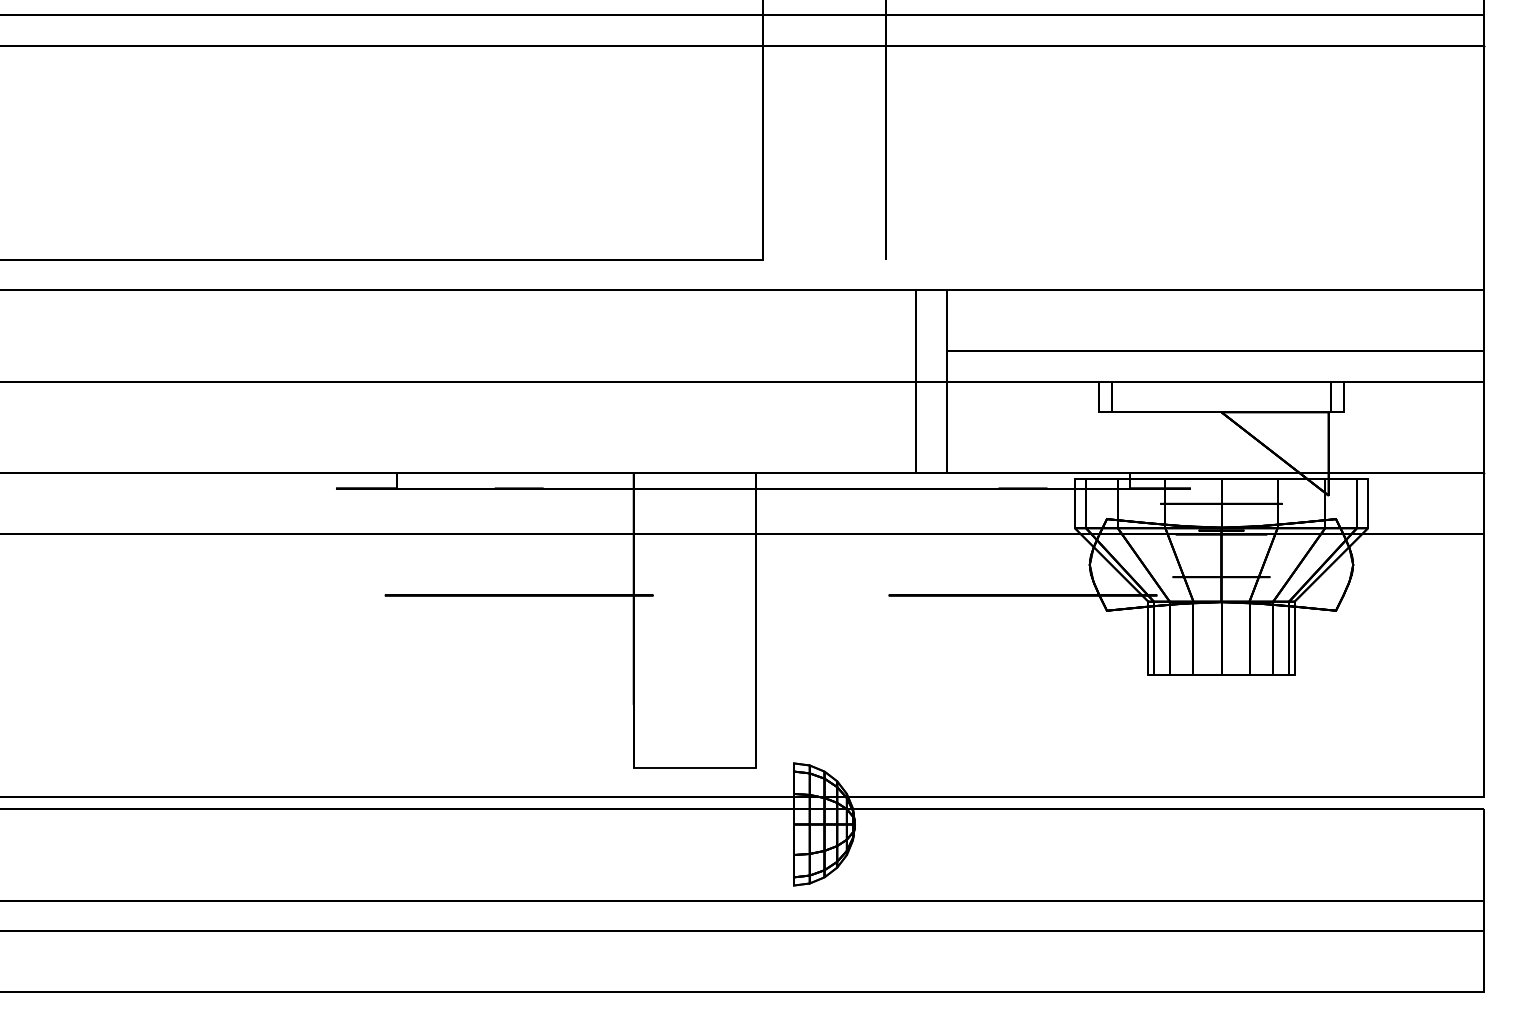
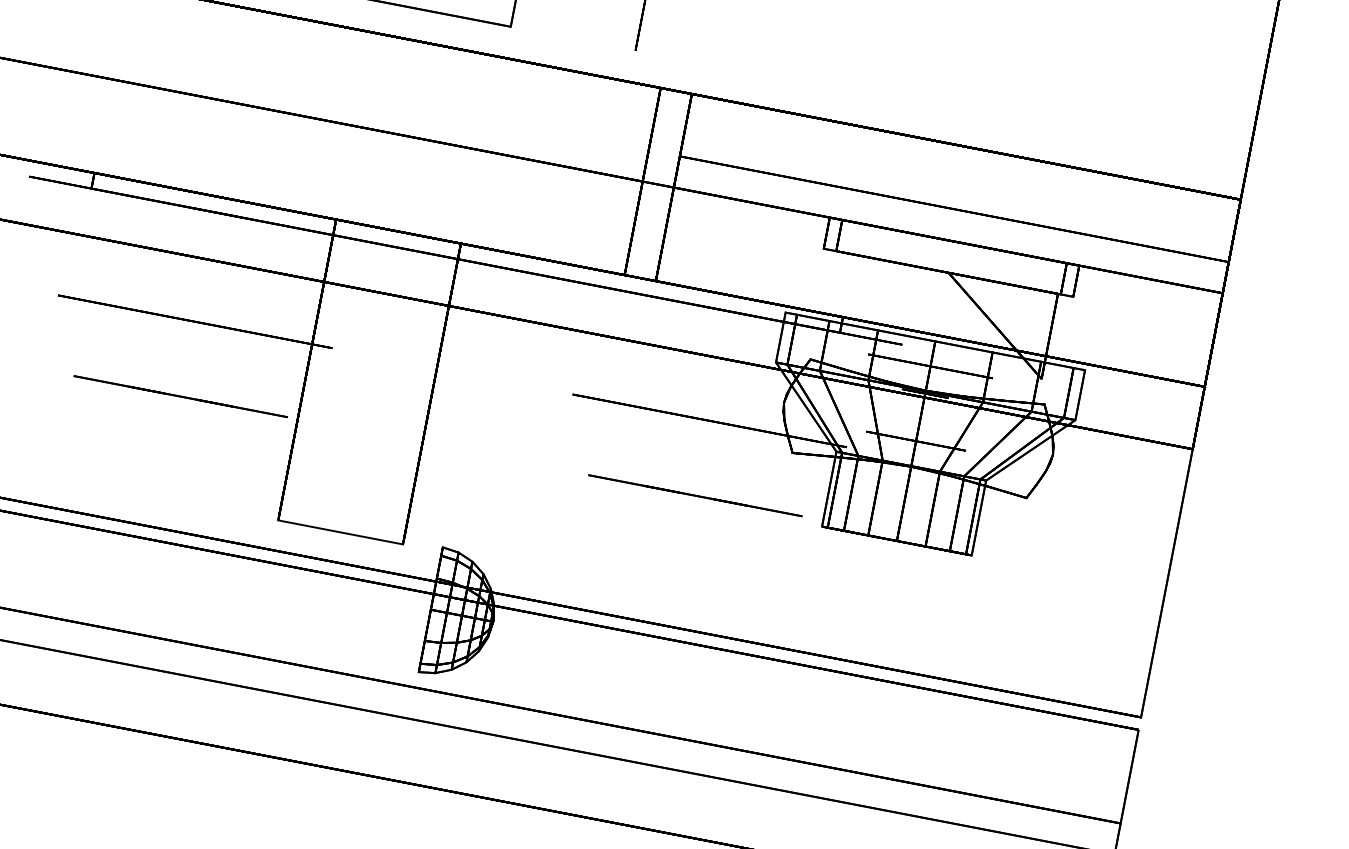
line: (519, 668) -> (181, 396), added
line: (1022, 668) -> (694, 495), added

